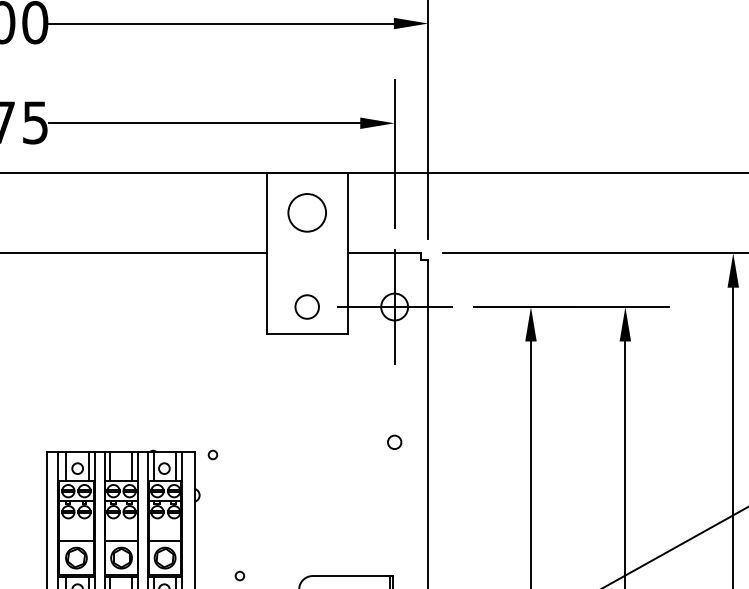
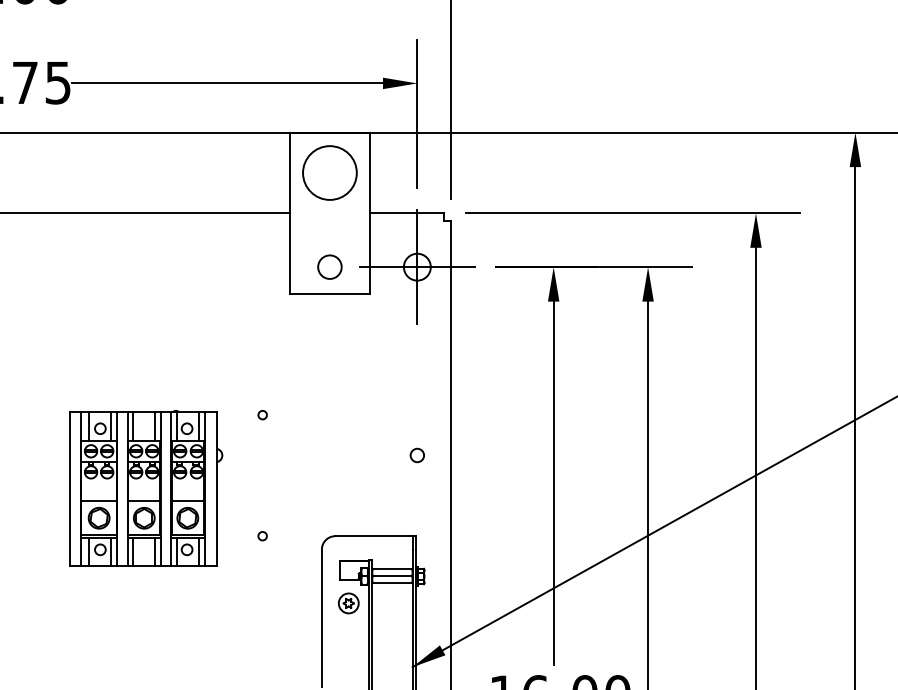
circle: (306, 212) -> (329, 172), size x1.43
circle: (393, 442) -> (416, 455), moved
circle: (212, 455) -> (262, 415), moved

